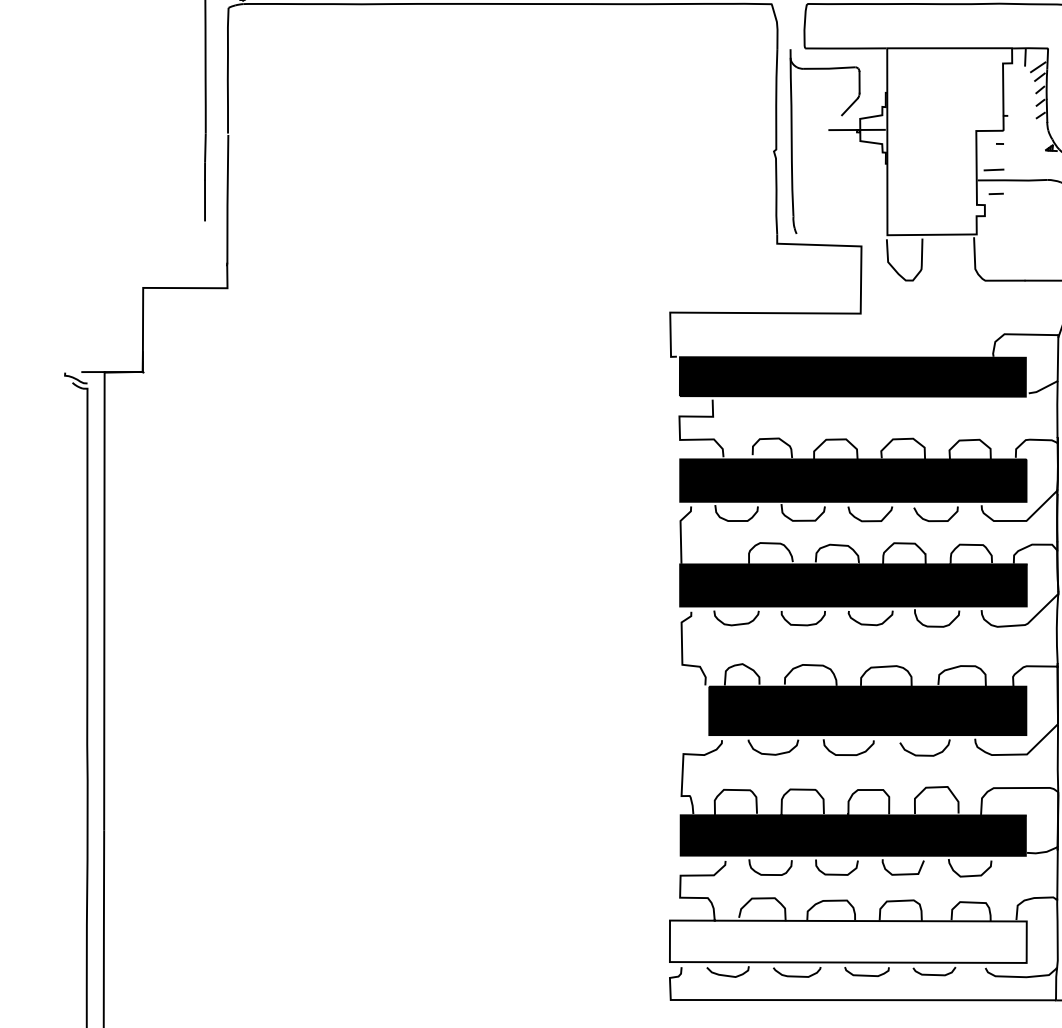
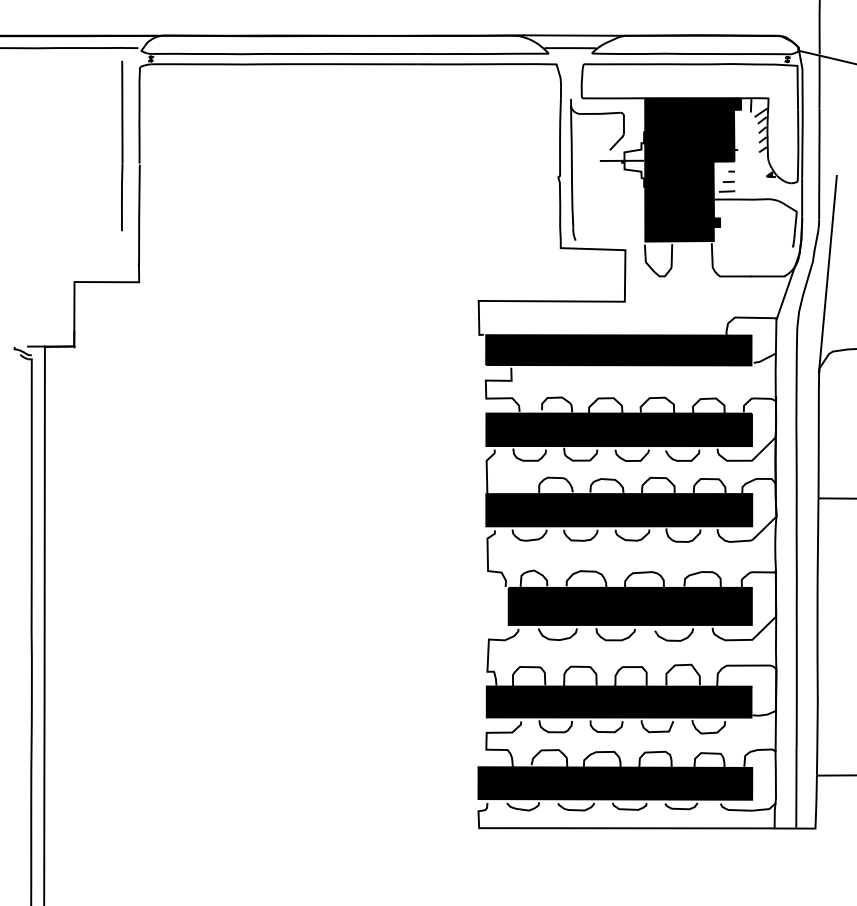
fill: (950, 141) -> (693, 169), added
line: (995, 193) -> (728, 181), moved
fill: (848, 941) -> (615, 783), added

